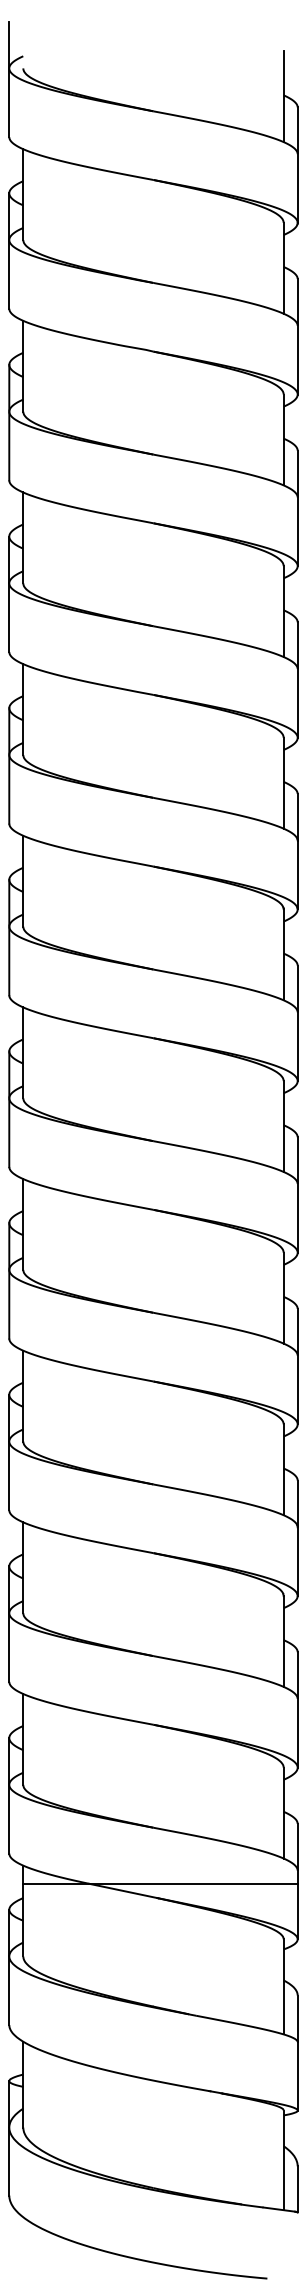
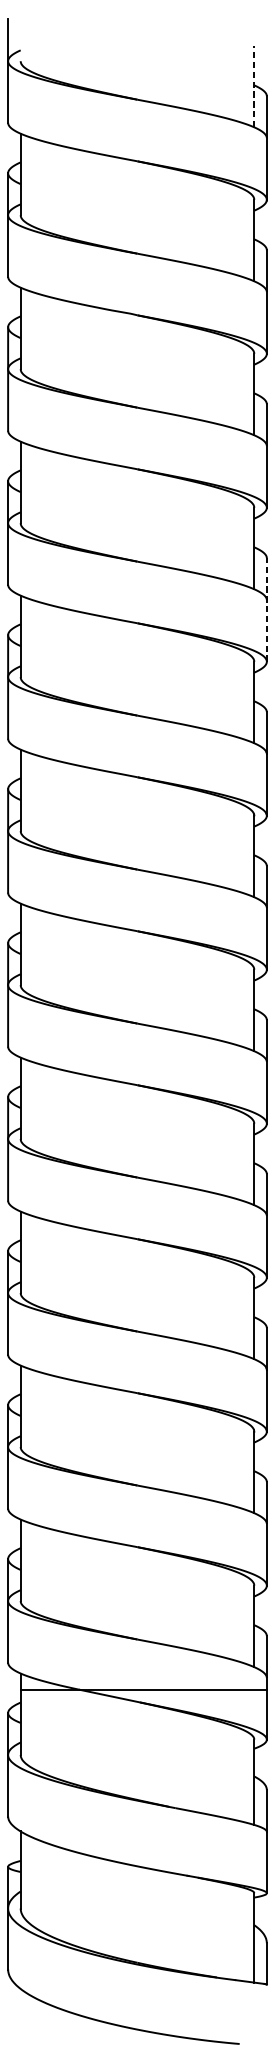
line: (283, 96) -> (254, 86), solid -> dashed
line: (297, 680) -> (266, 610), solid -> dashed

